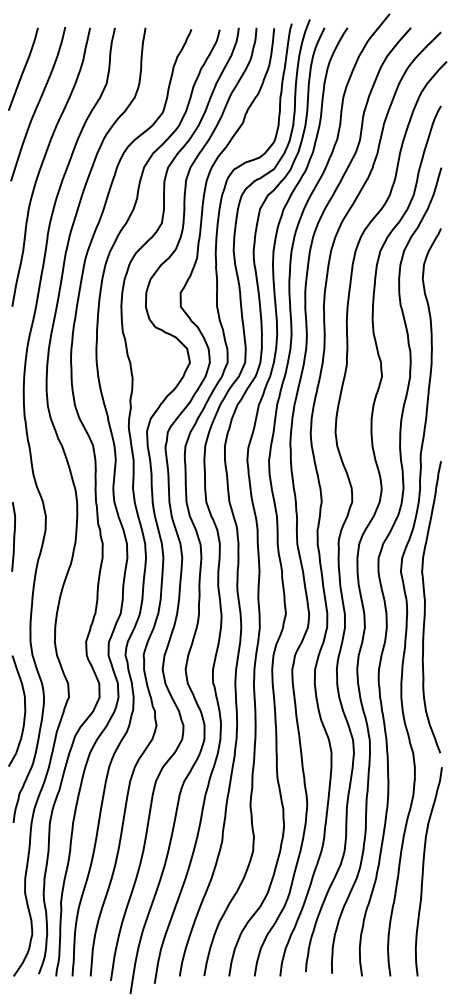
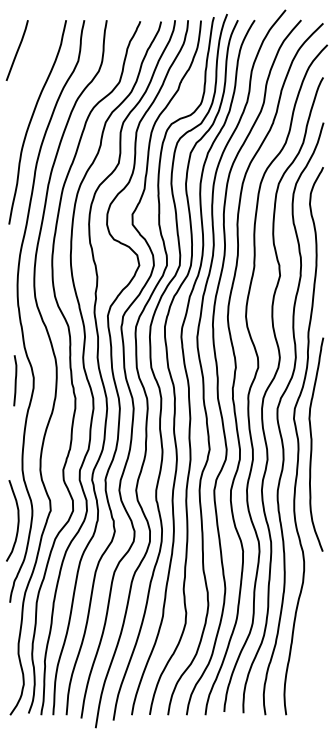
curve: (38, 104) -> (28, 76), removed
curve: (13, 536) -> (15, 380), moved
curve: (423, 871) -> (310, 638), removed

